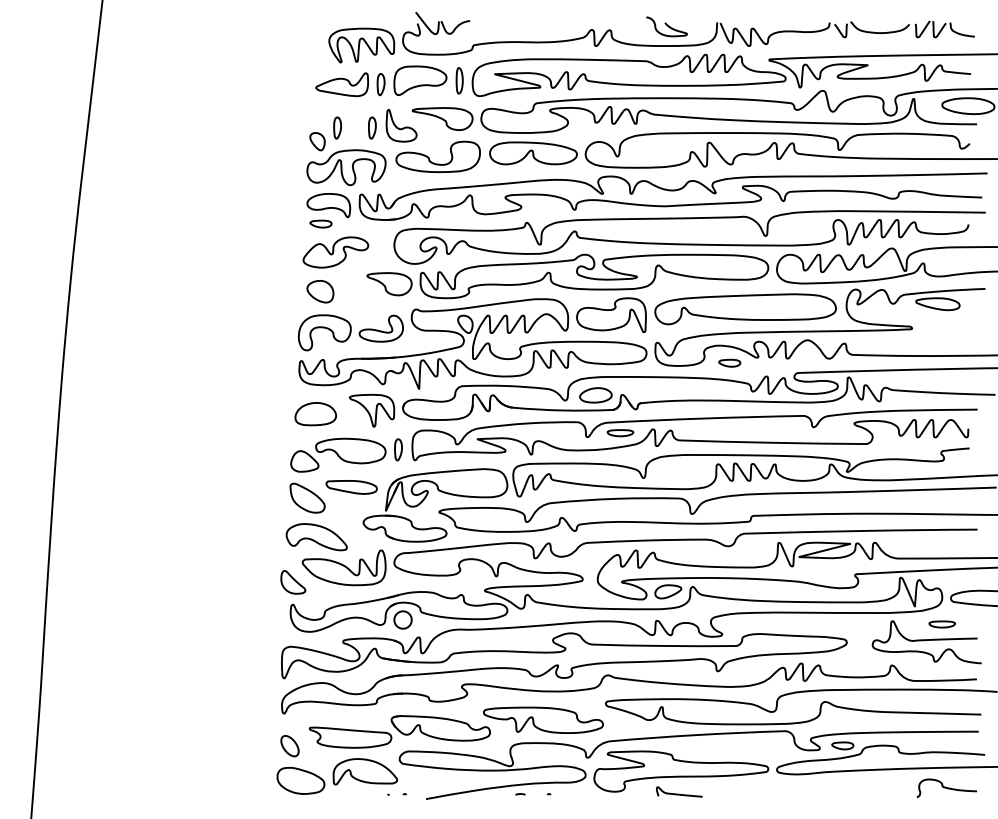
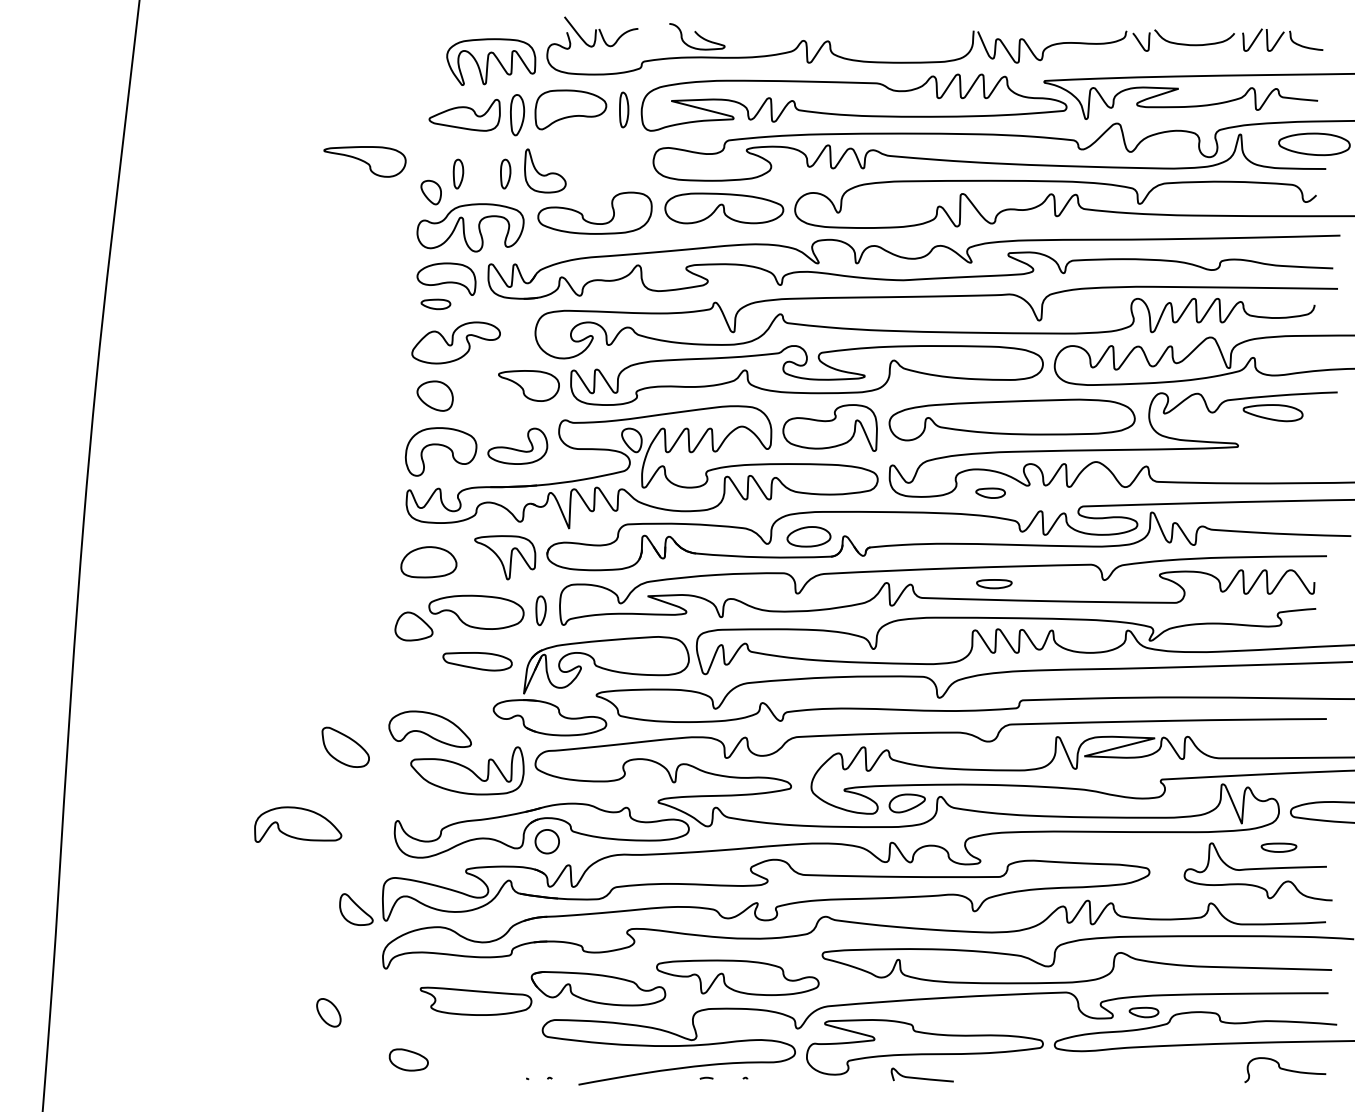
curve: (667, 25) -> (697, 35), moved
part: (381, 84) -> (517, 114), size x1.4
part: (442, 118) -> (364, 161), moved
part: (620, 433) -> (994, 584), moved
part: (307, 497) -> (345, 746), moved
part: (293, 582) -> (356, 909), moved
part: (289, 745) -> (328, 1012), moved
part: (365, 771) -> (298, 824), moved
part: (300, 780) -> (408, 1059), size x0.6

